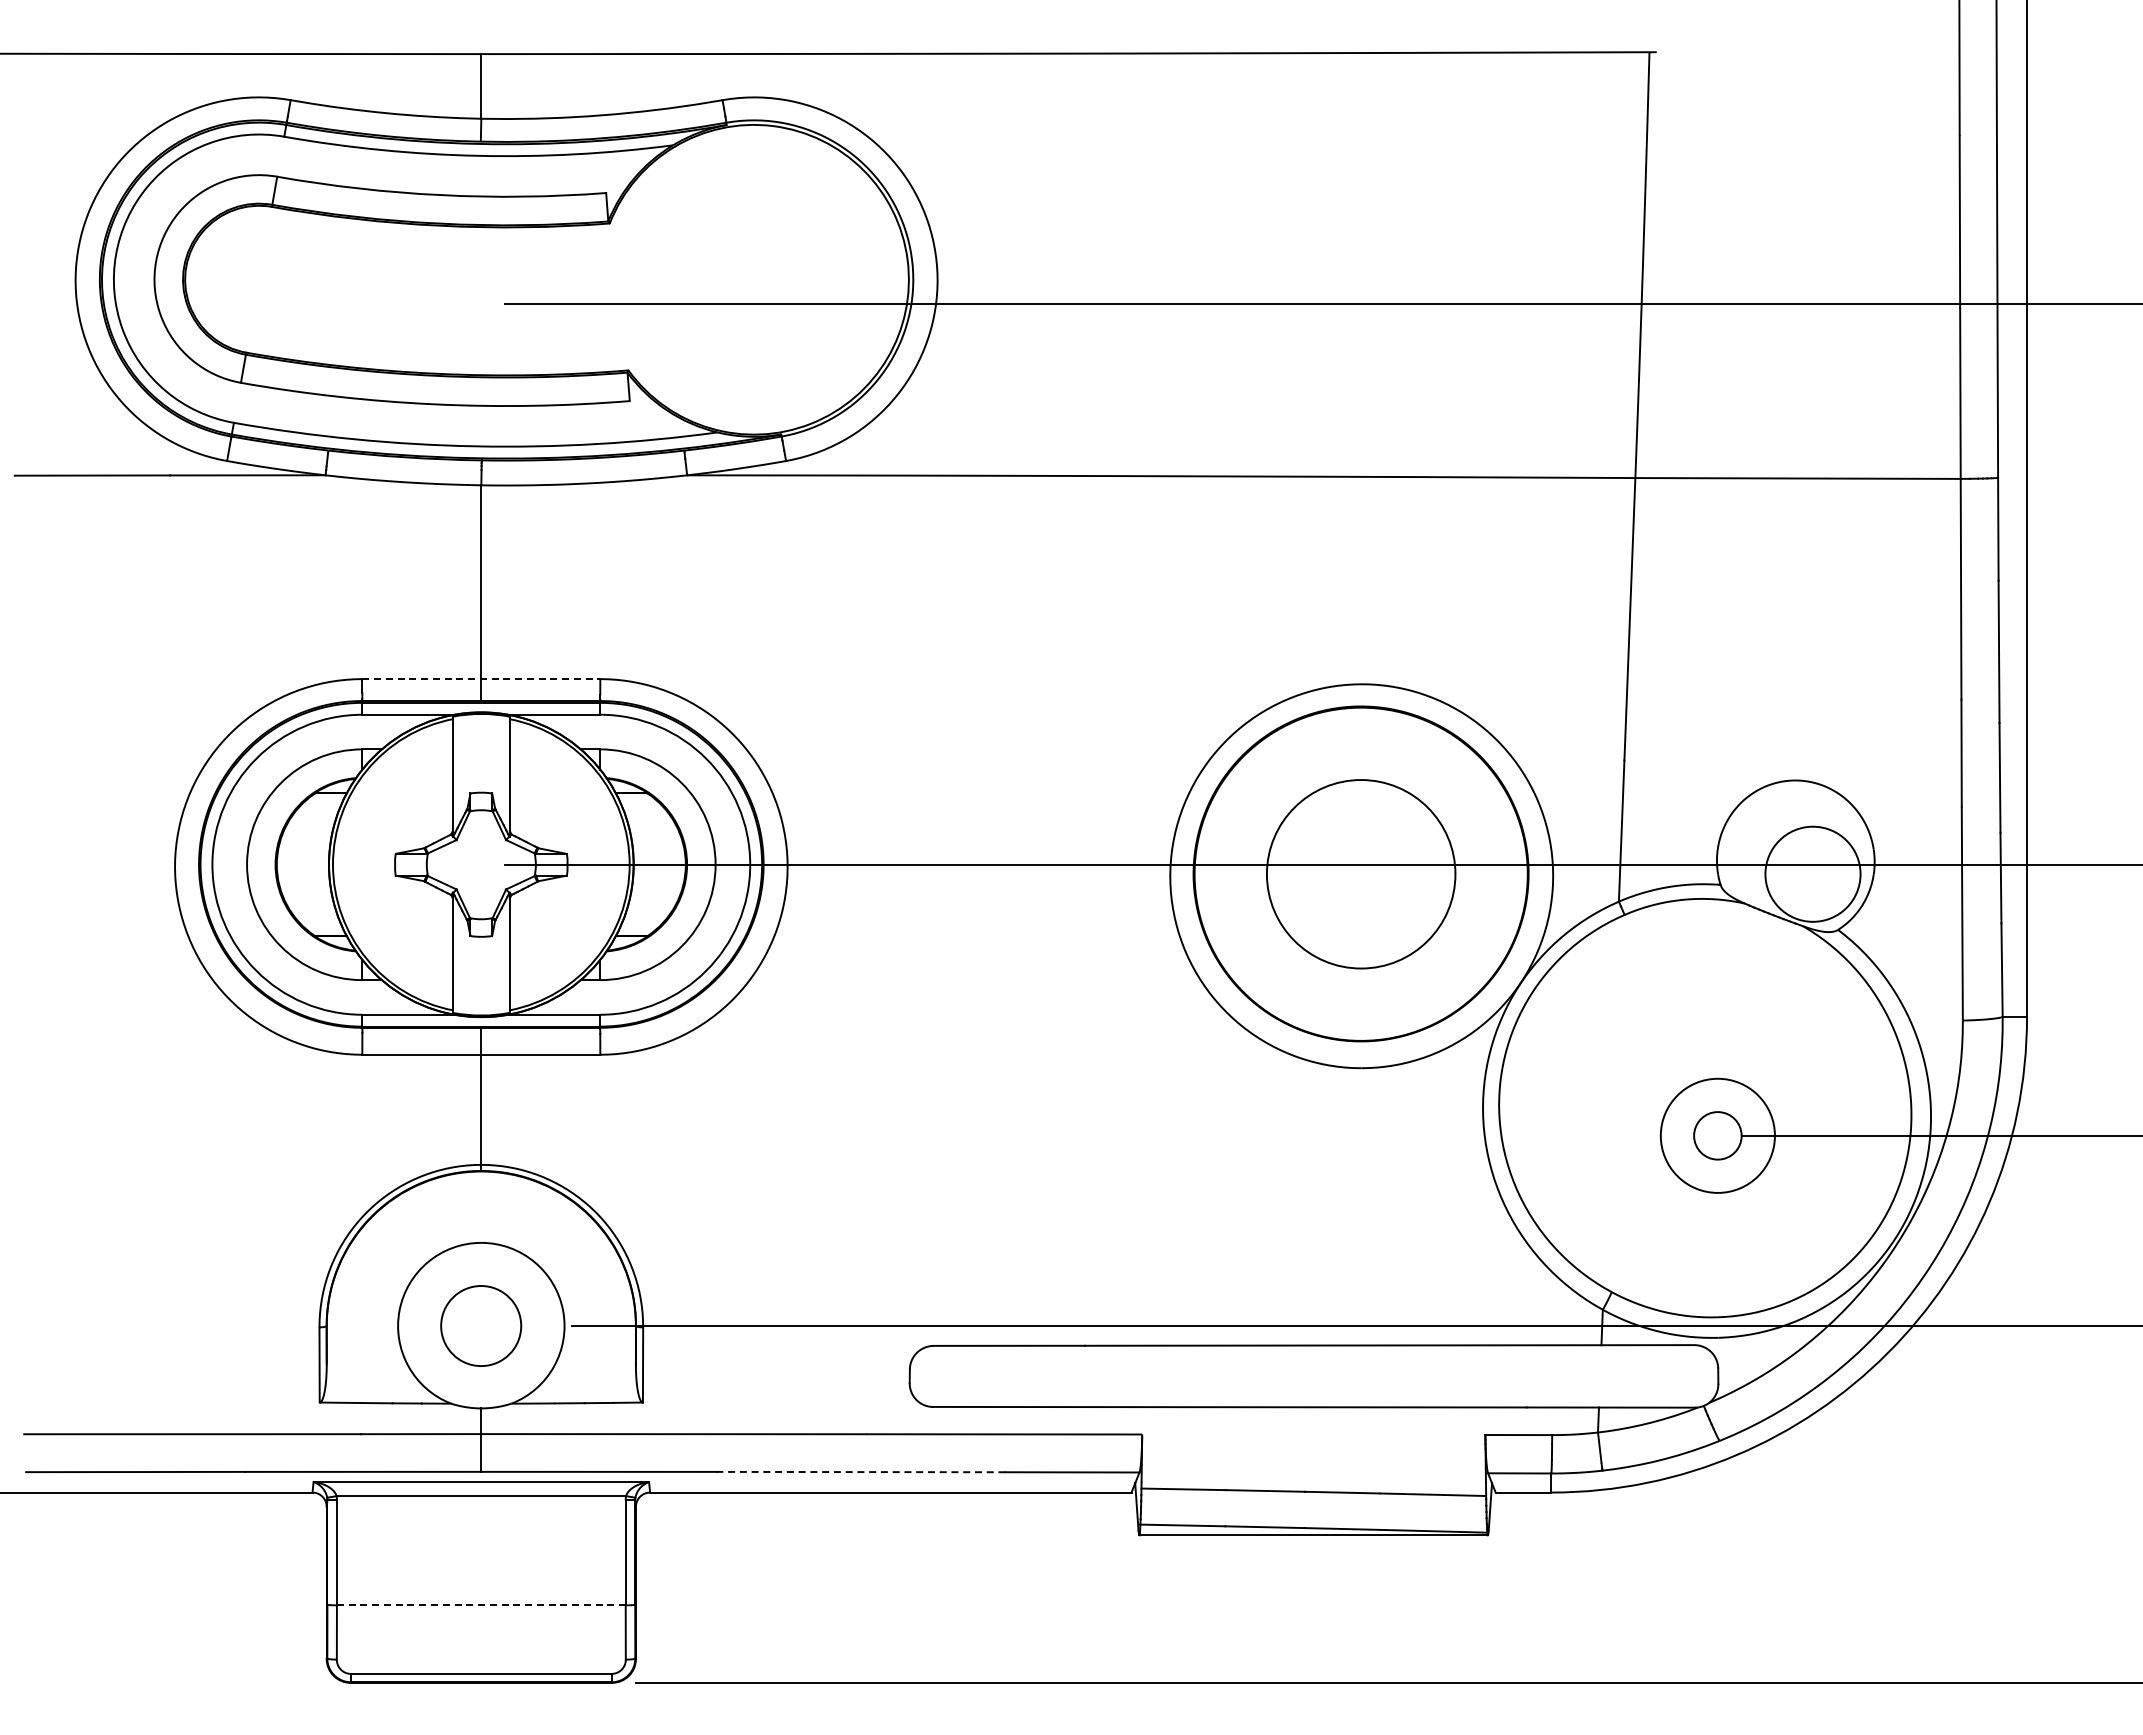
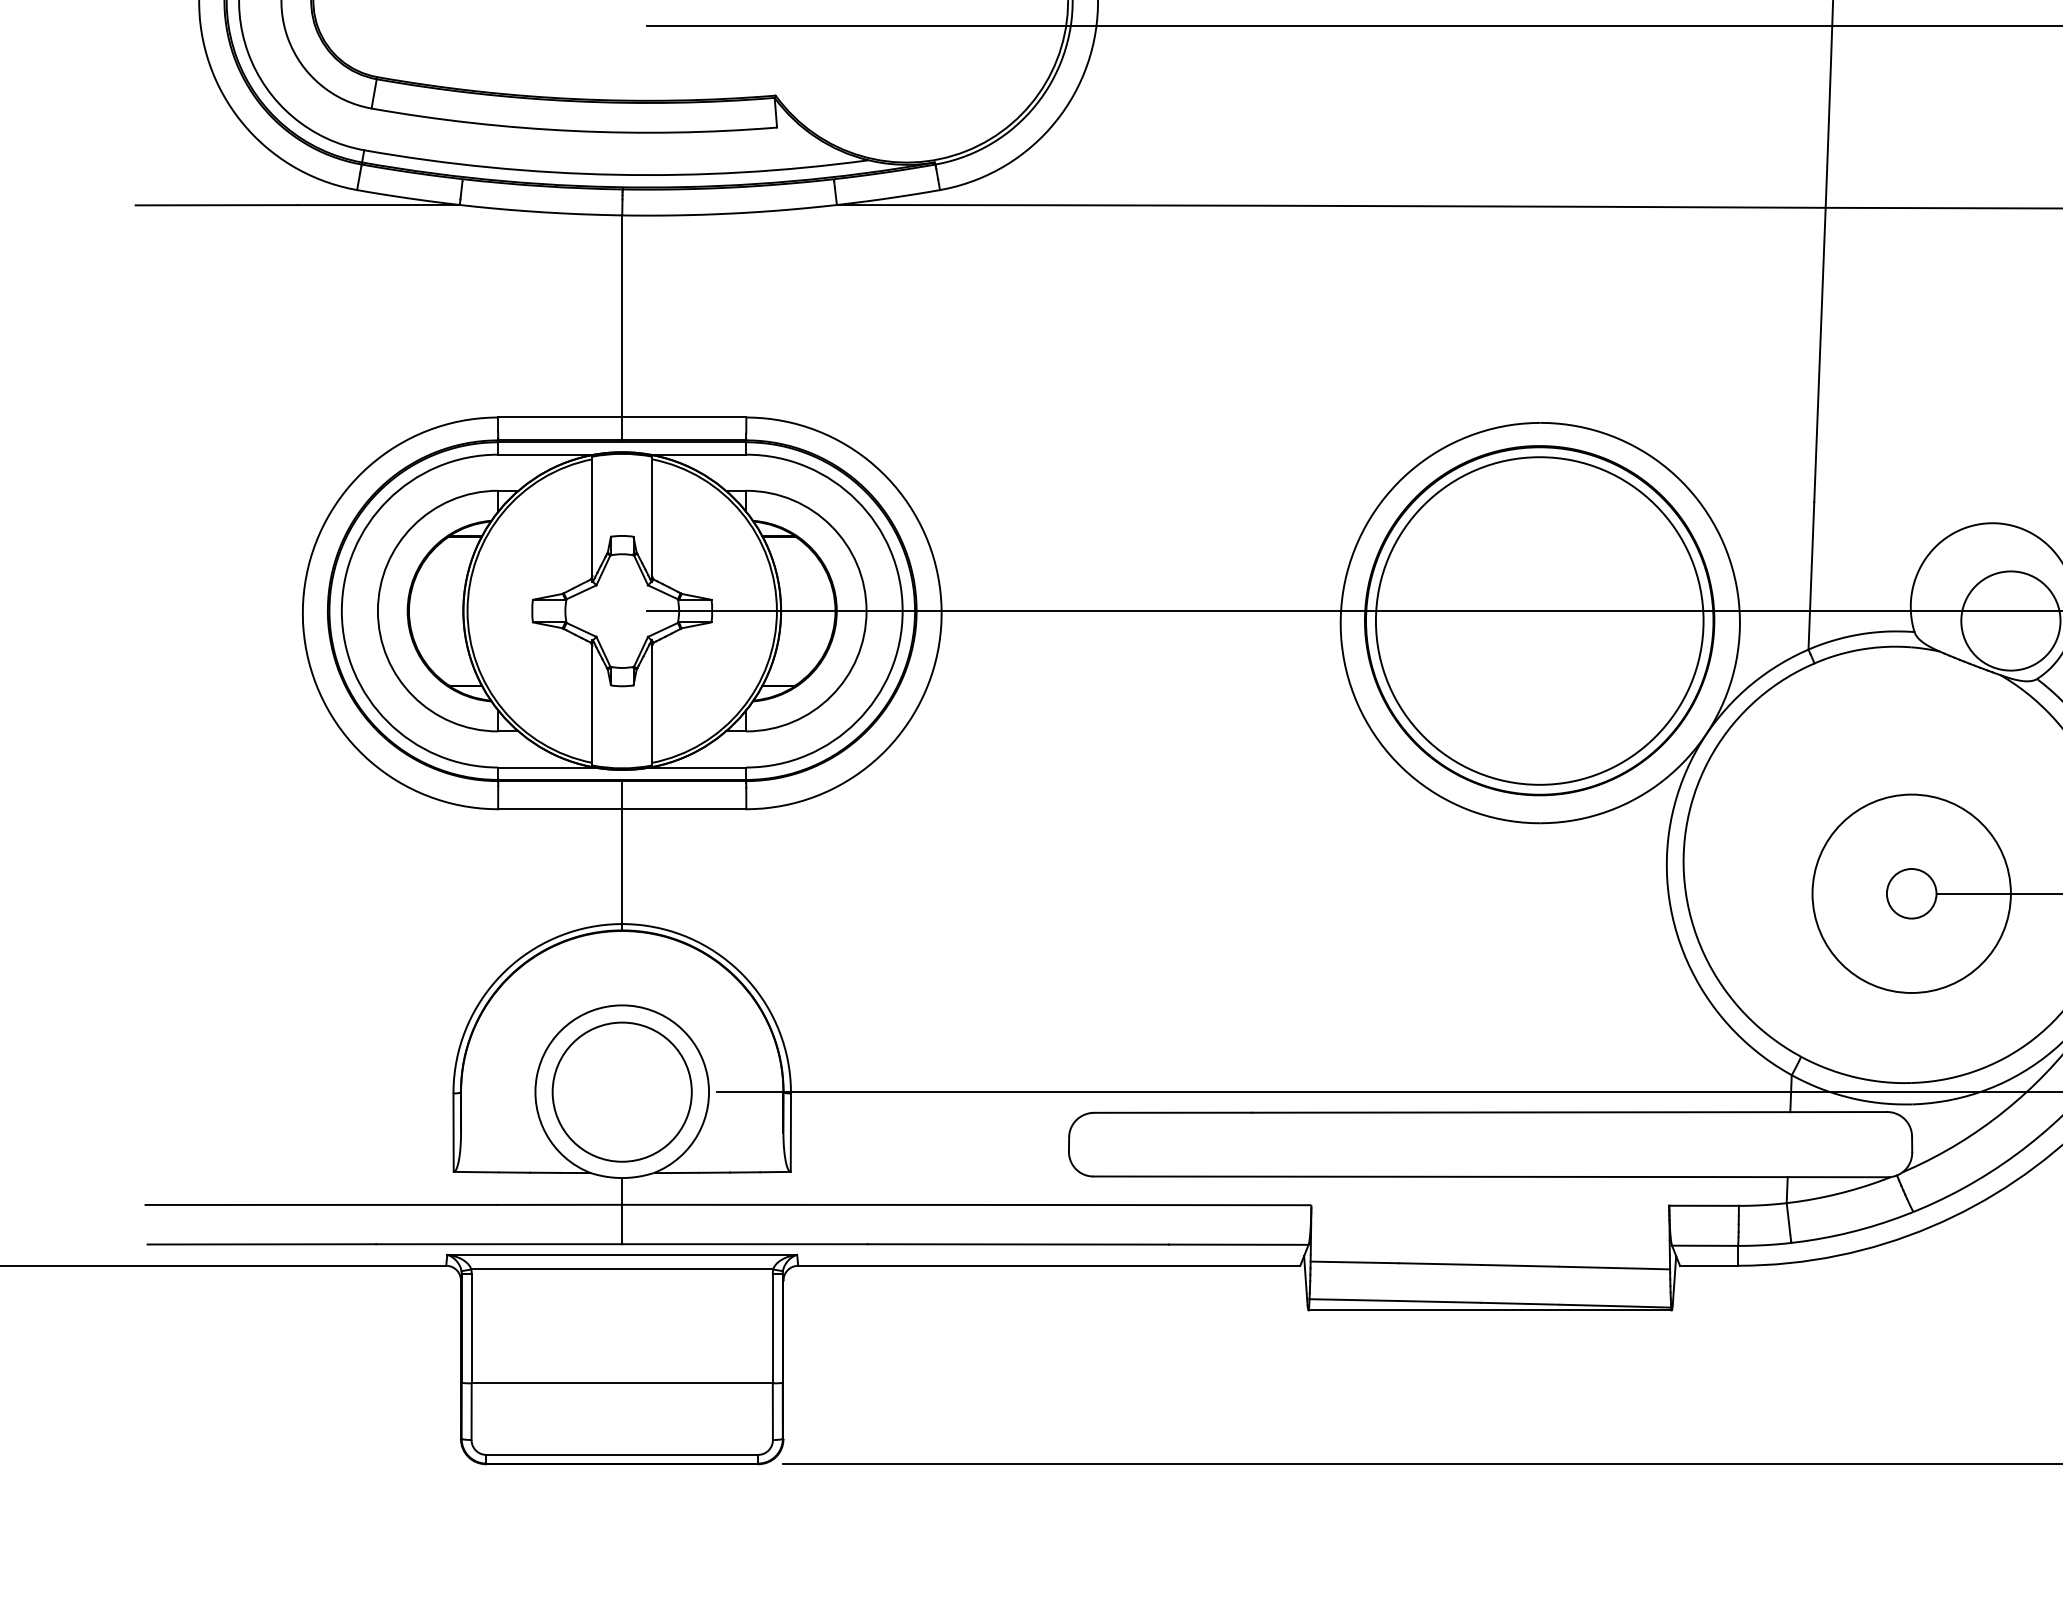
line: (481, 679) -> (622, 417), dashed -> solid
circle: (1361, 874) -> (1540, 621), size x1.67
circle: (1717, 1135) -> (1911, 893), size x1.67
circle: (480, 1325) -> (621, 1091), size x1.67
line: (860, 1472) -> (1017, 1244), dashed -> solid
line: (481, 1605) -> (622, 1383), dashed -> solid

